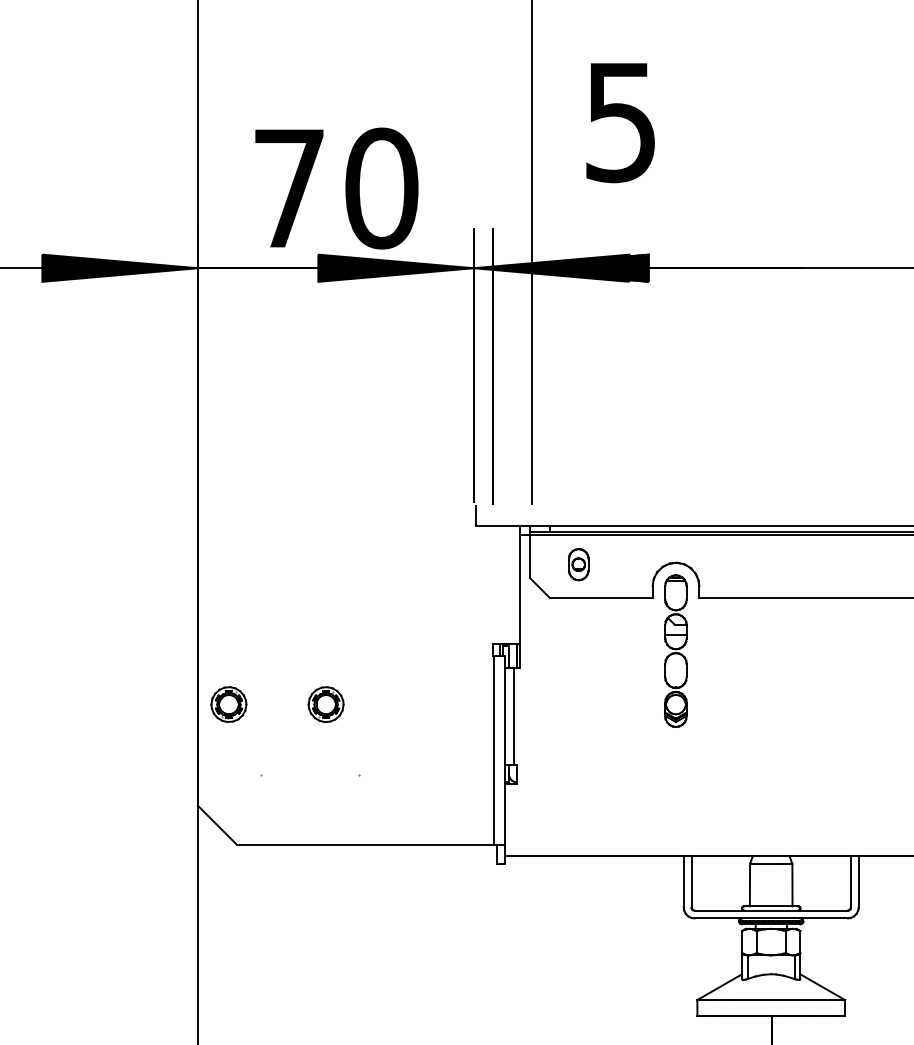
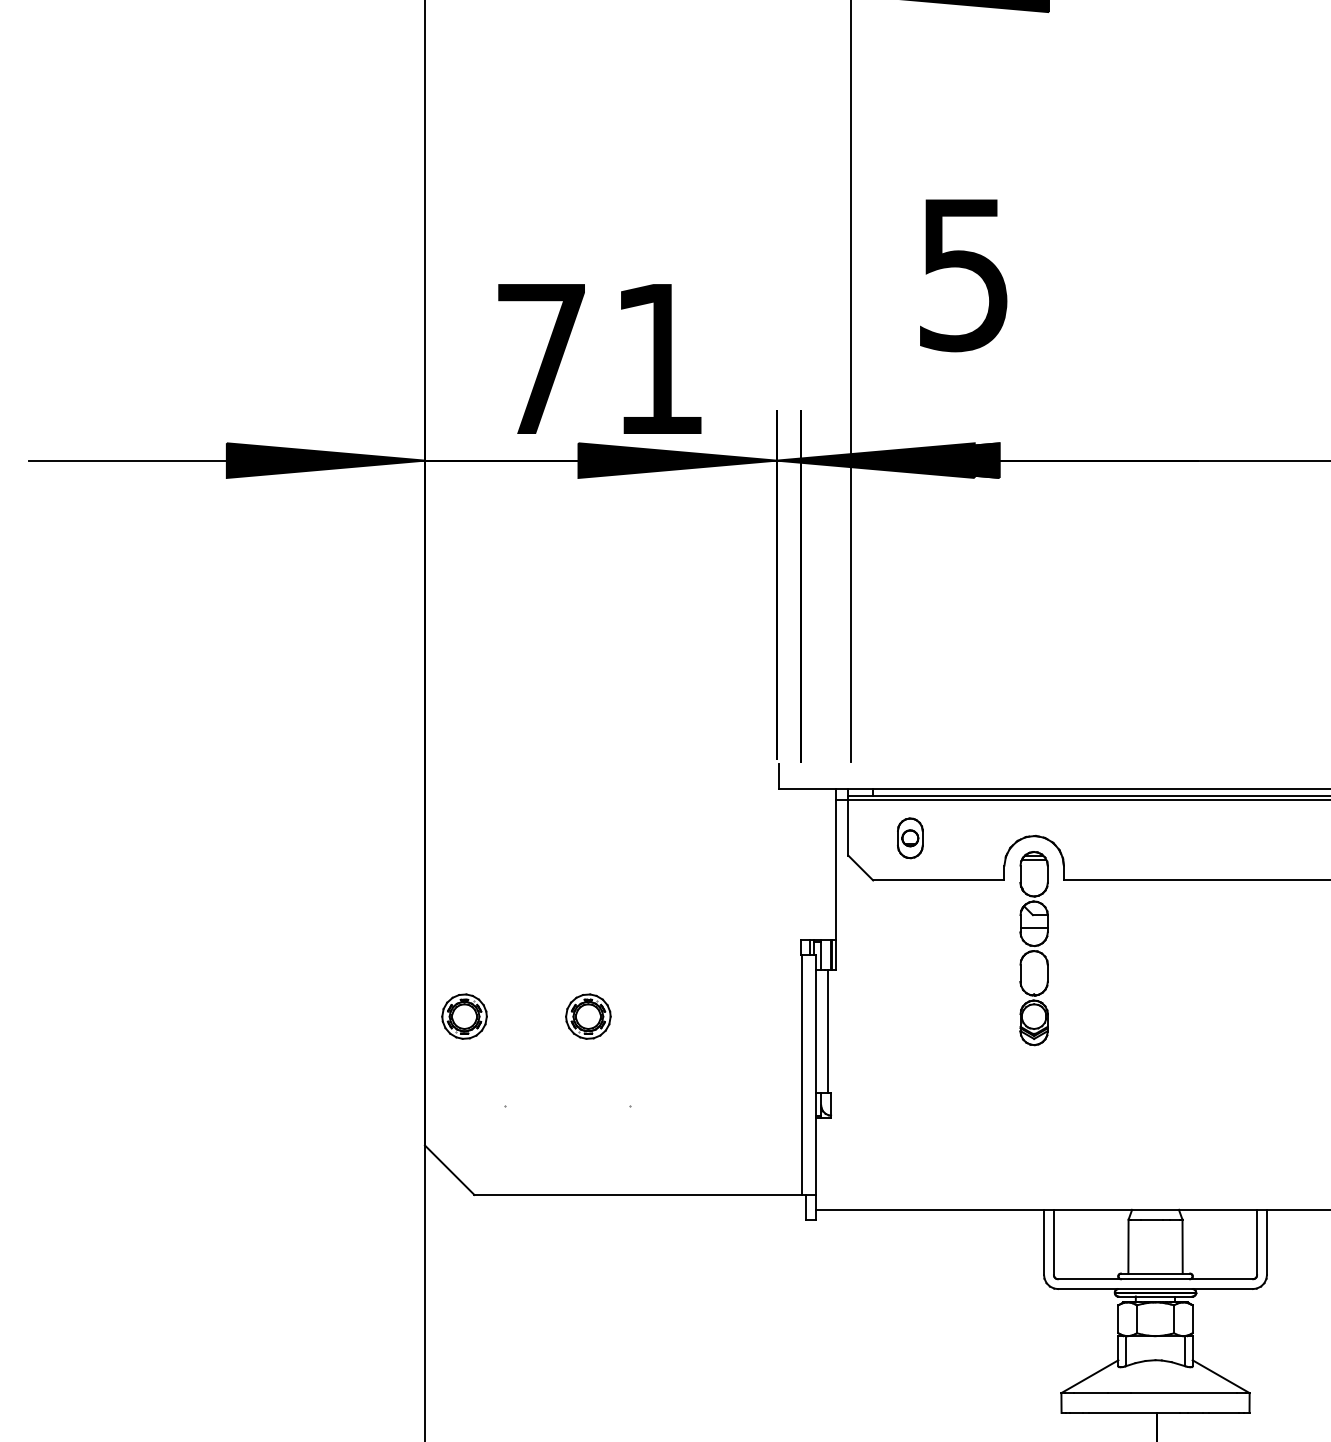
text: (381, 188) -> (659, 358), 70 -> 71

